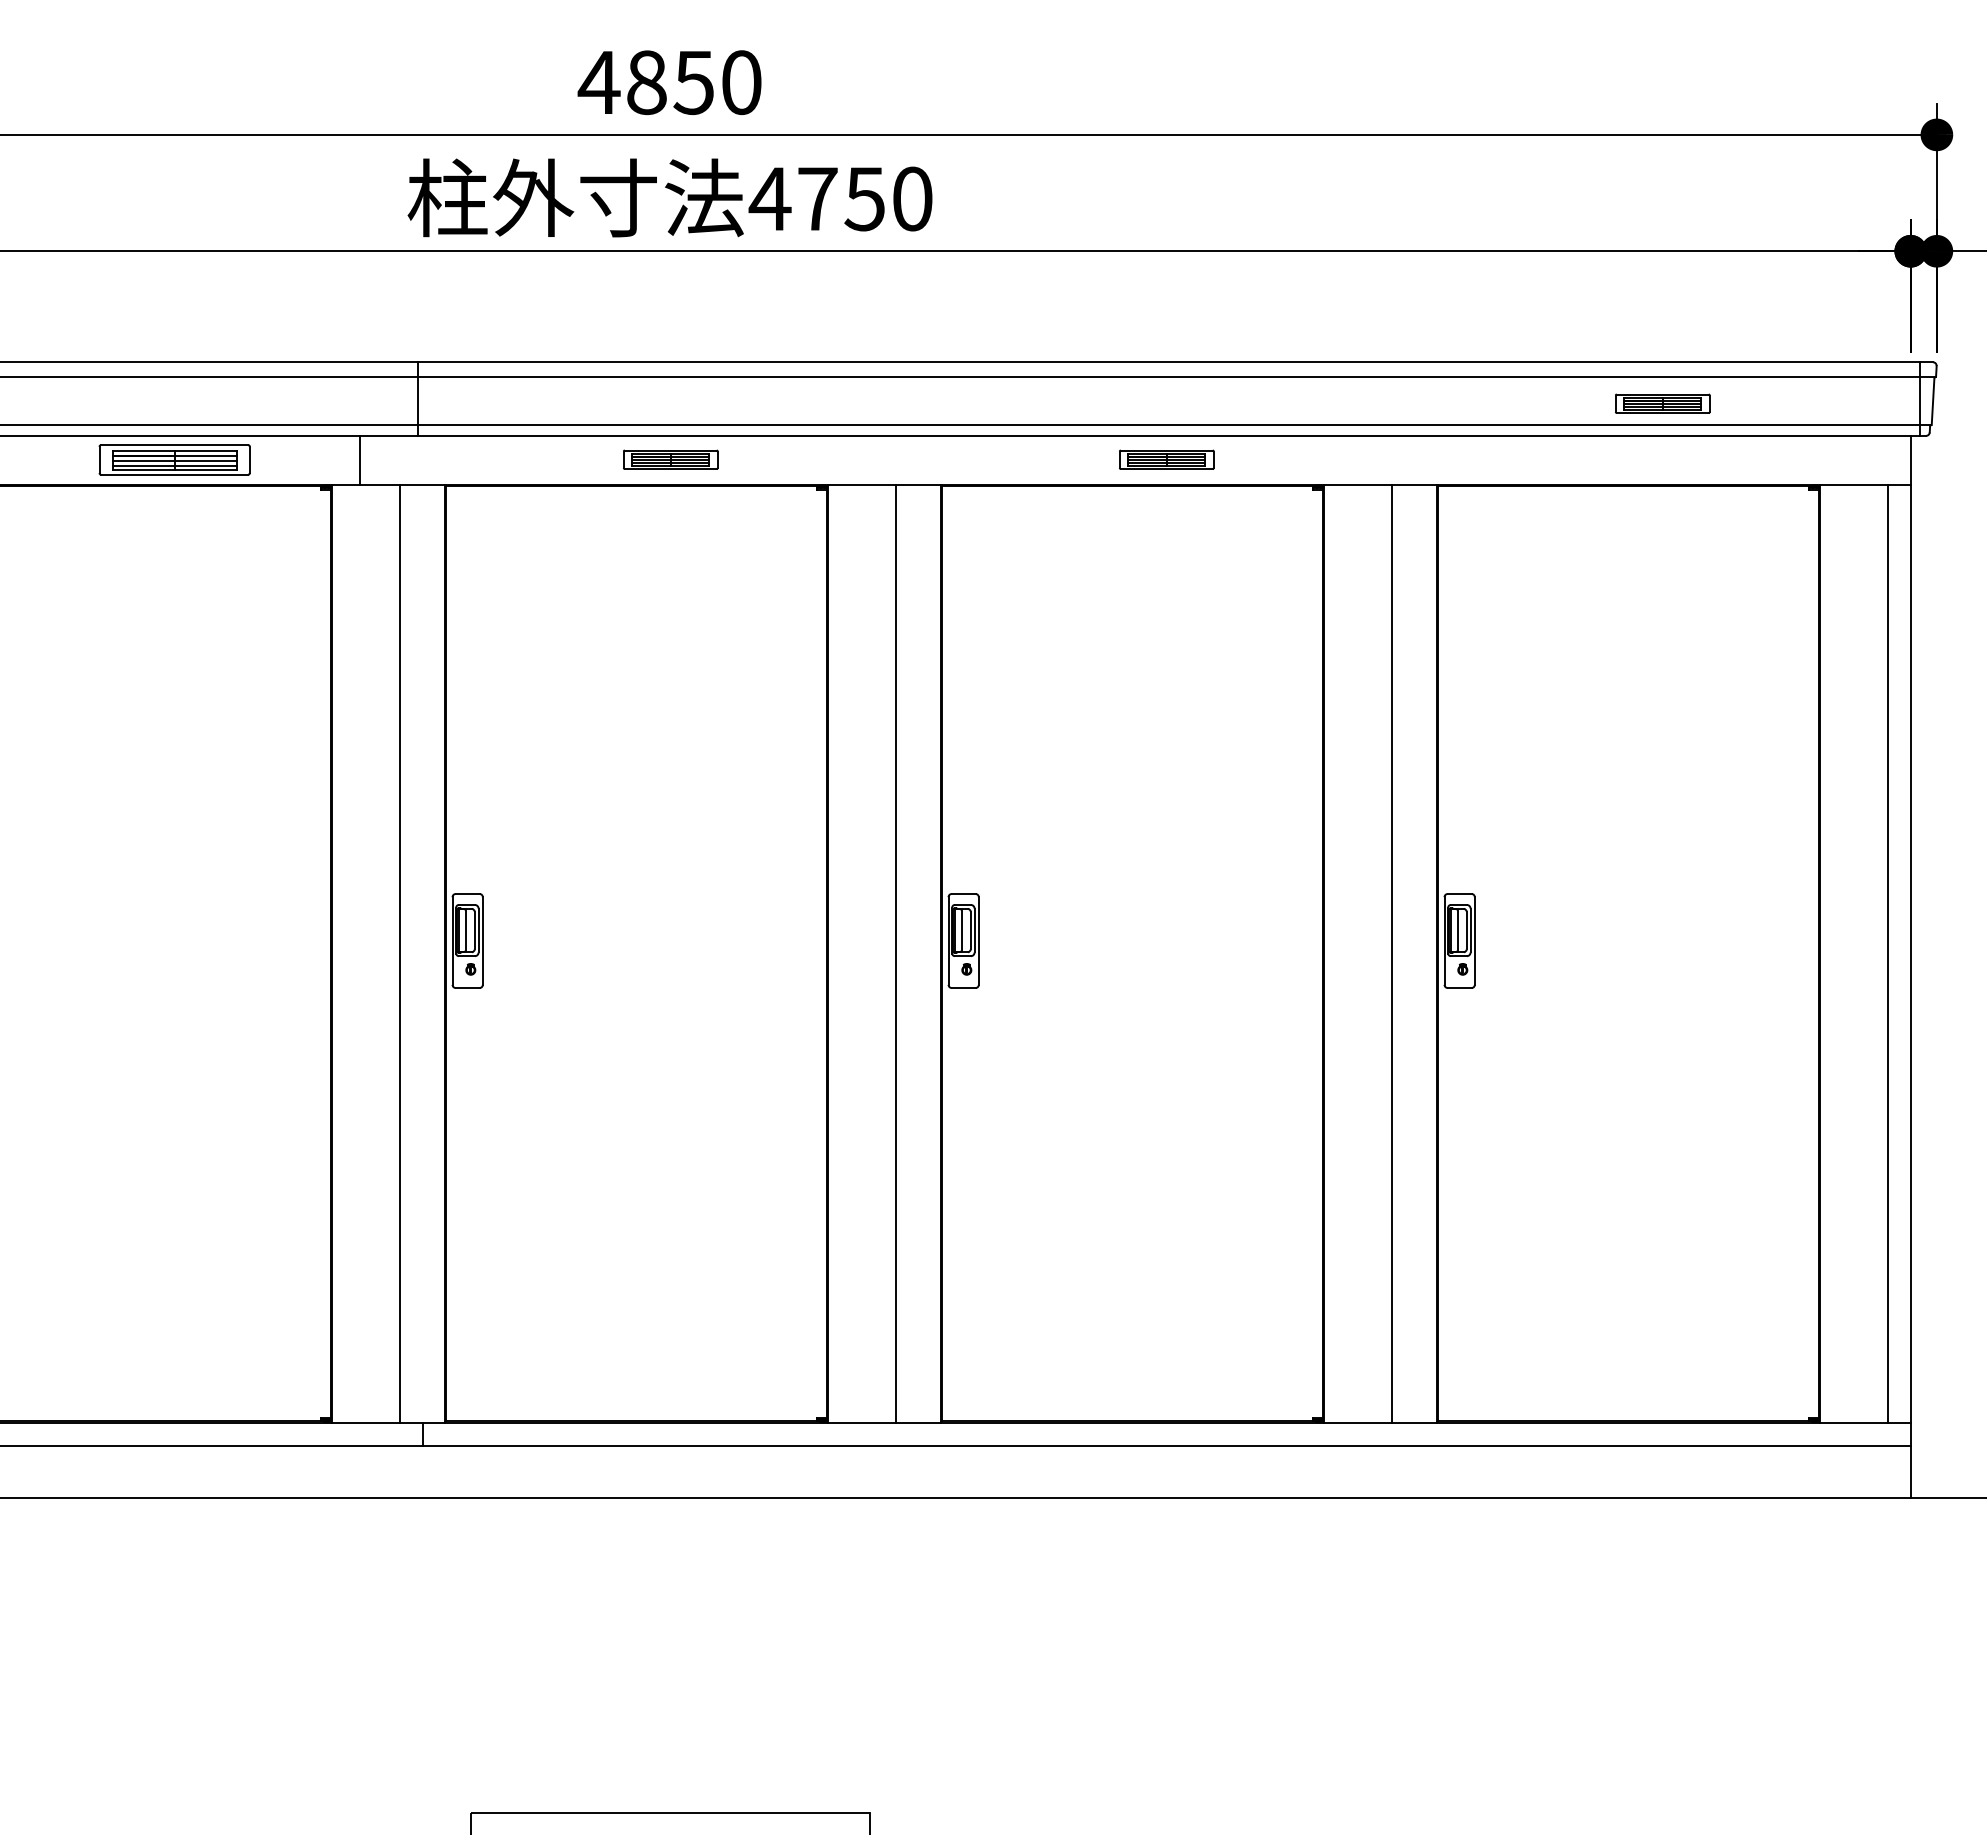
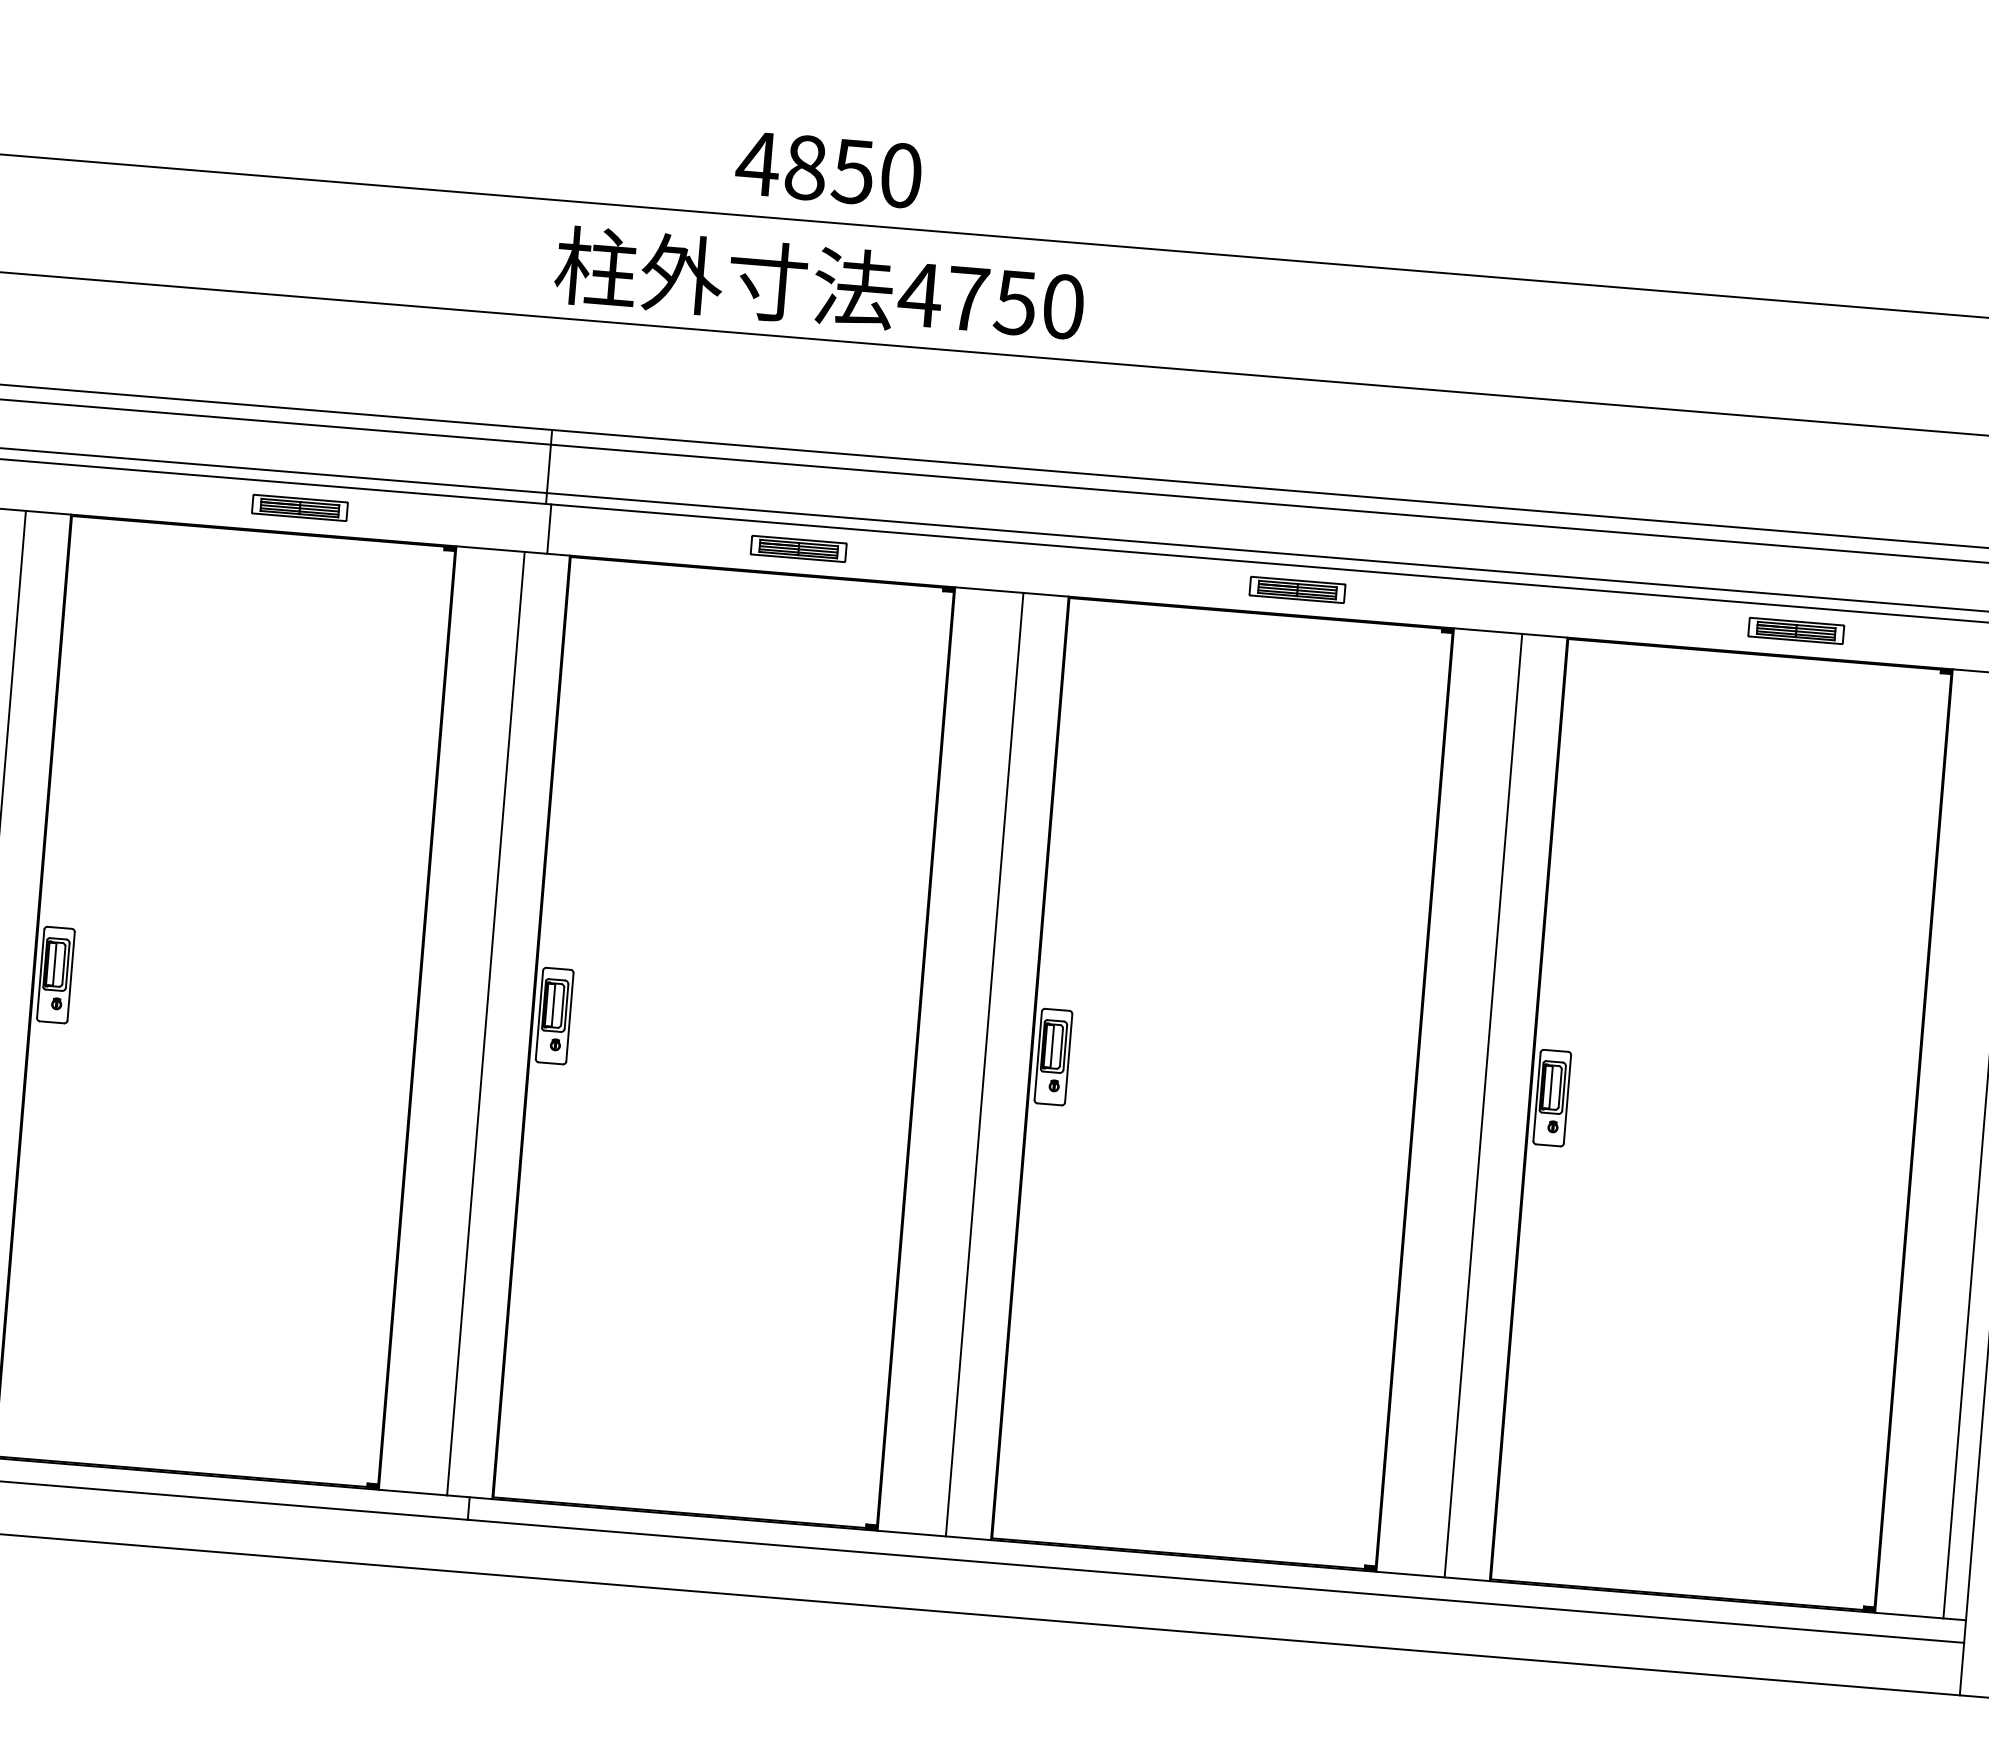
part: (1662, 403) -> (1796, 630), moved
part: (174, 459) -> (299, 507), size x0.62
line: (359, 459) -> (549, 528), moved

